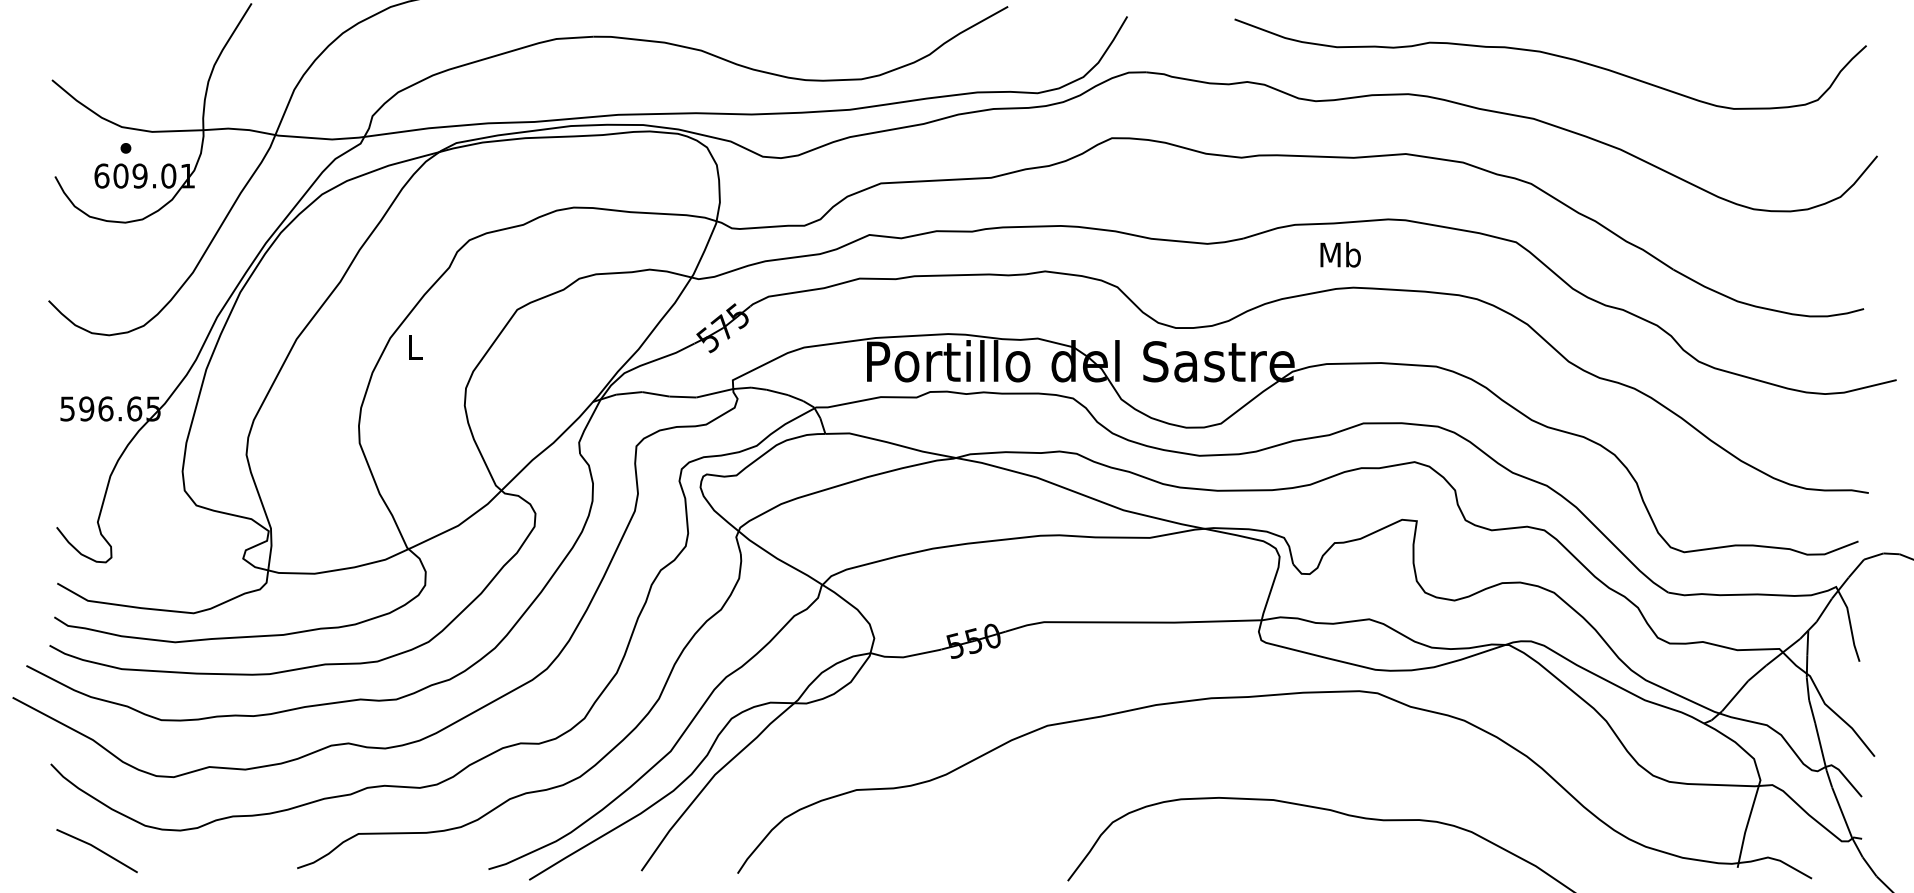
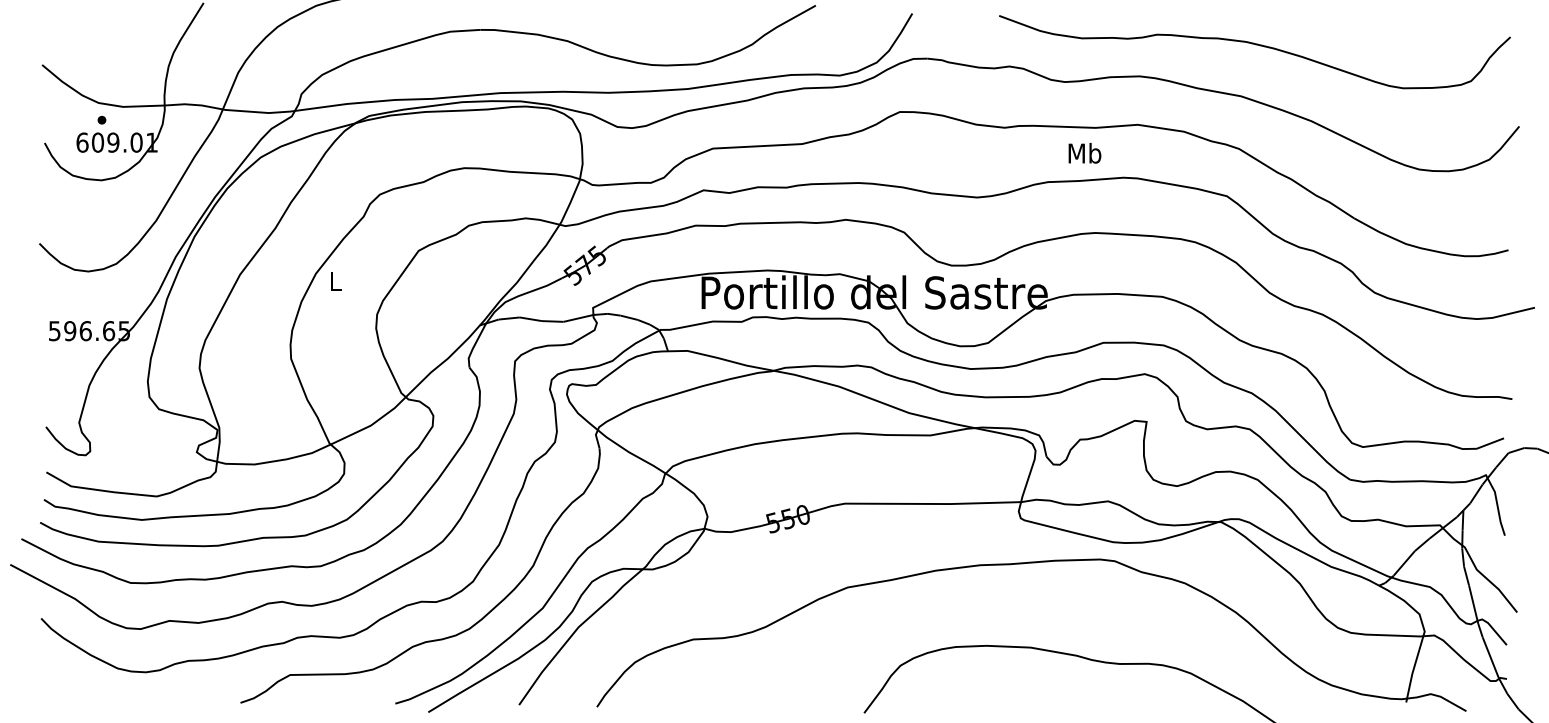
text: (1340, 253) -> (1084, 152), moved
line: (96, 849) -> (78, 687), removed

